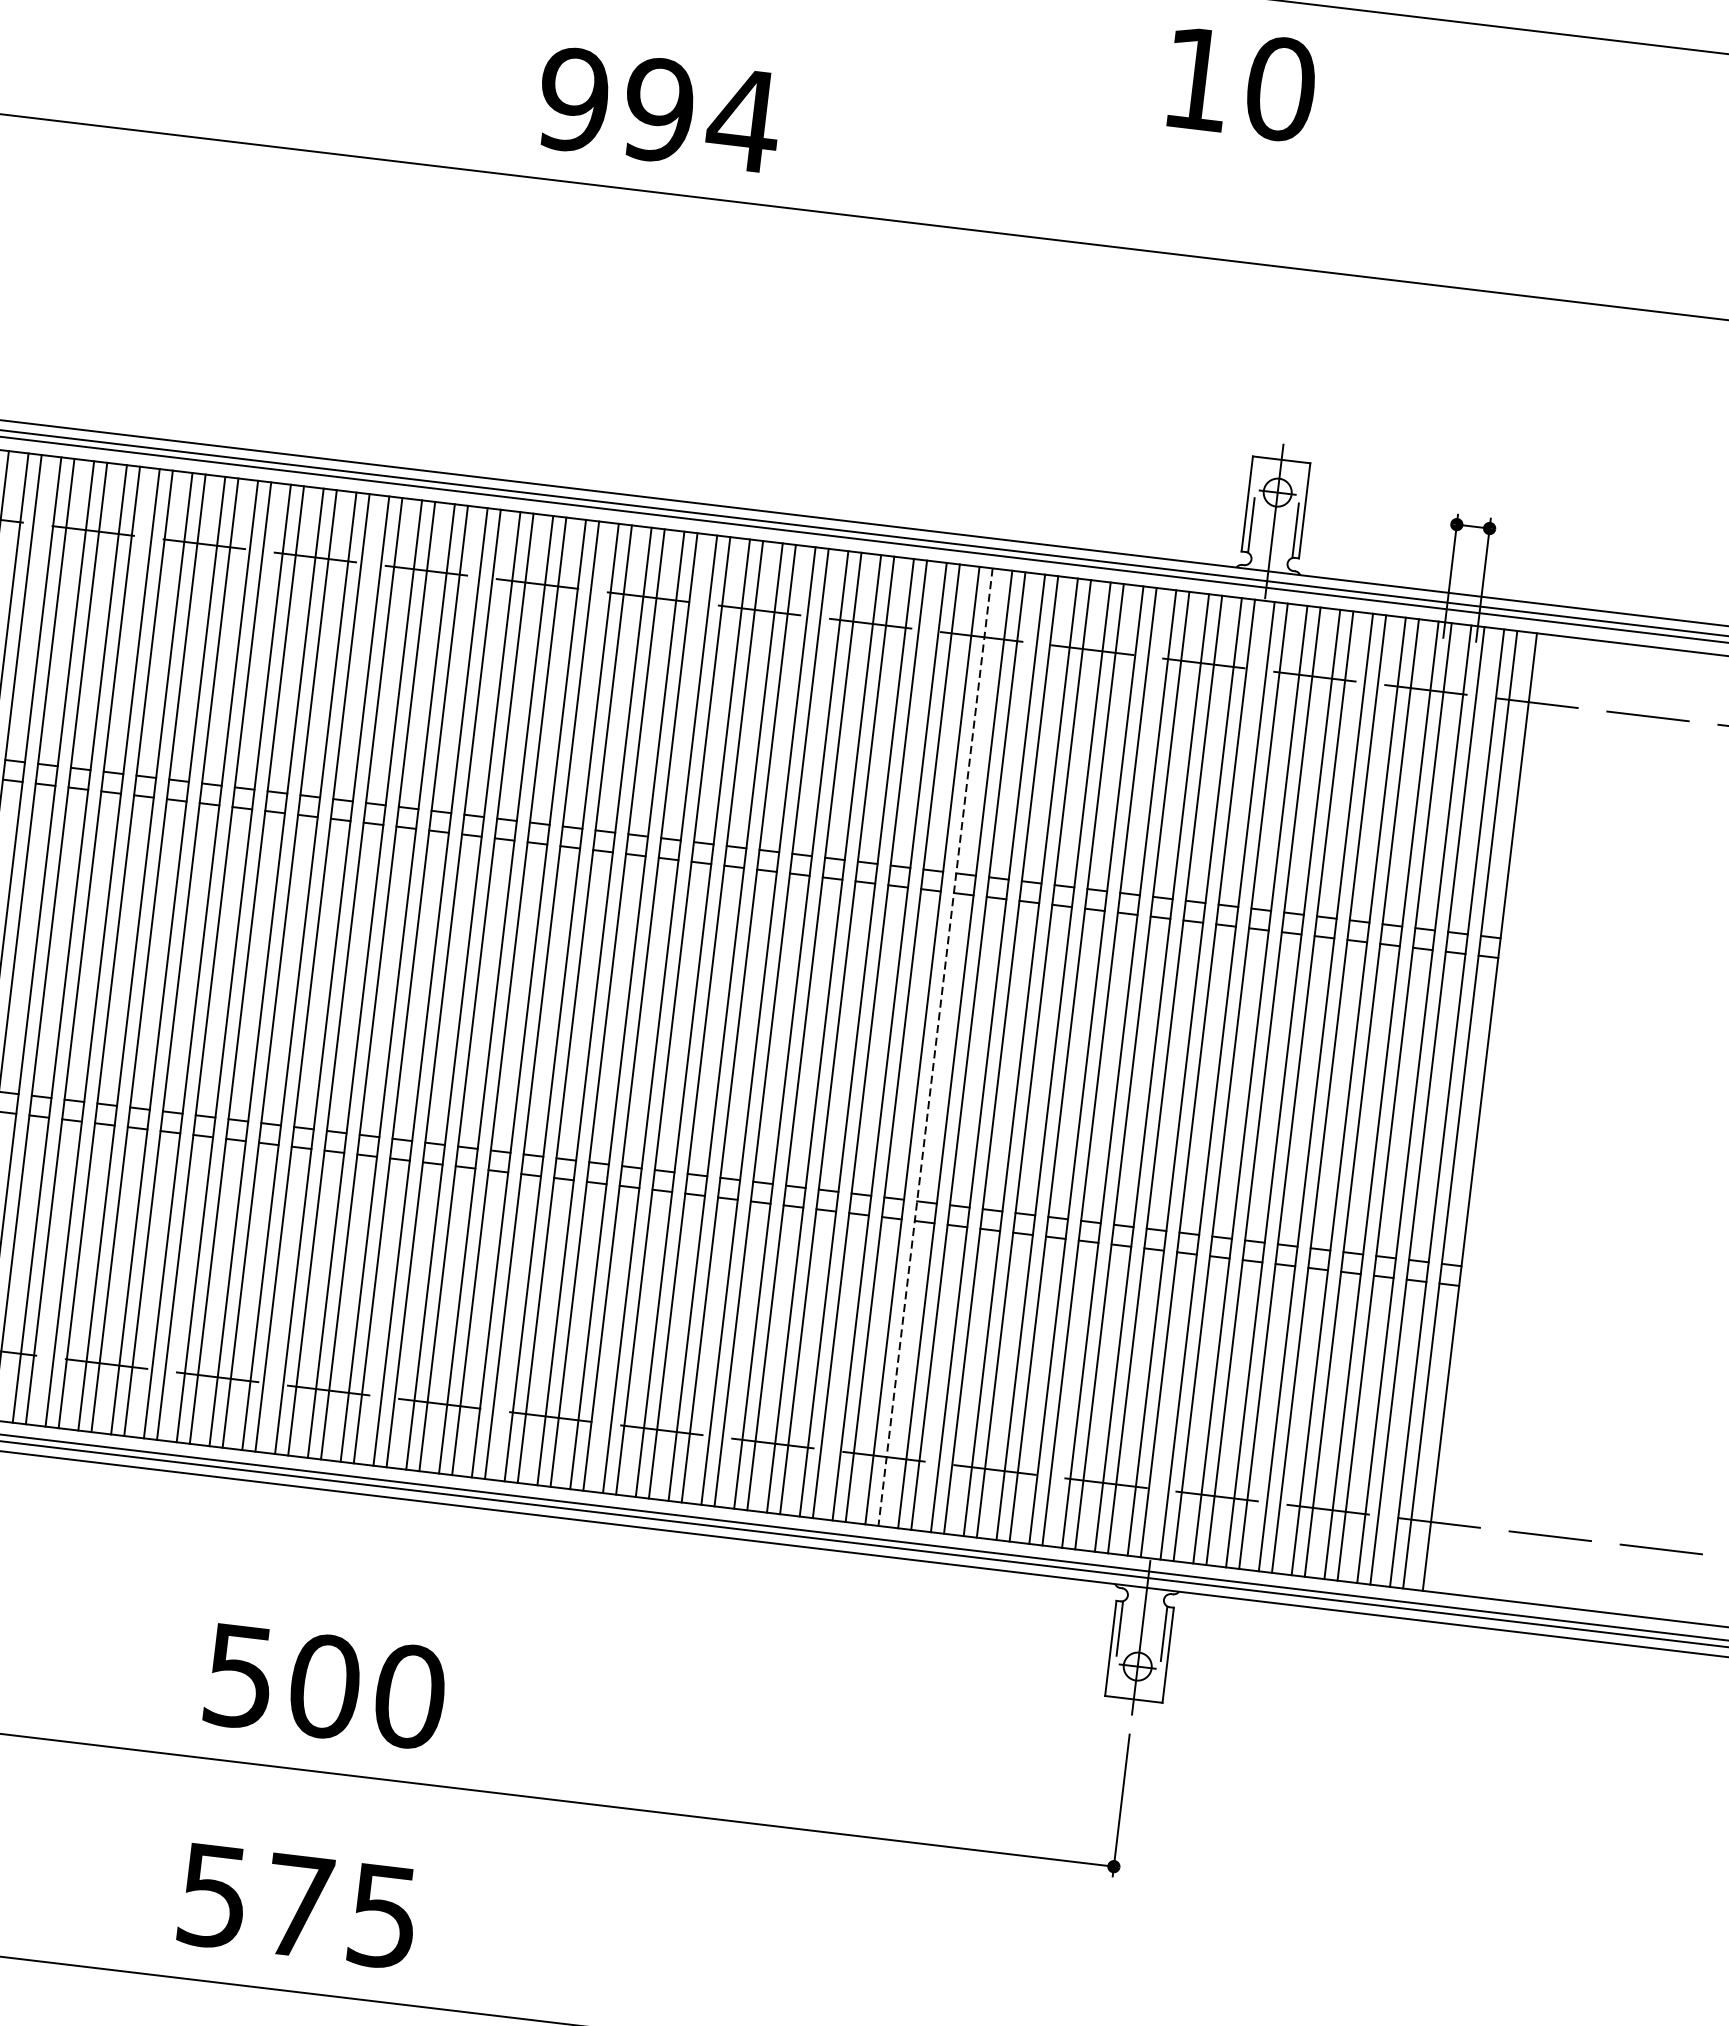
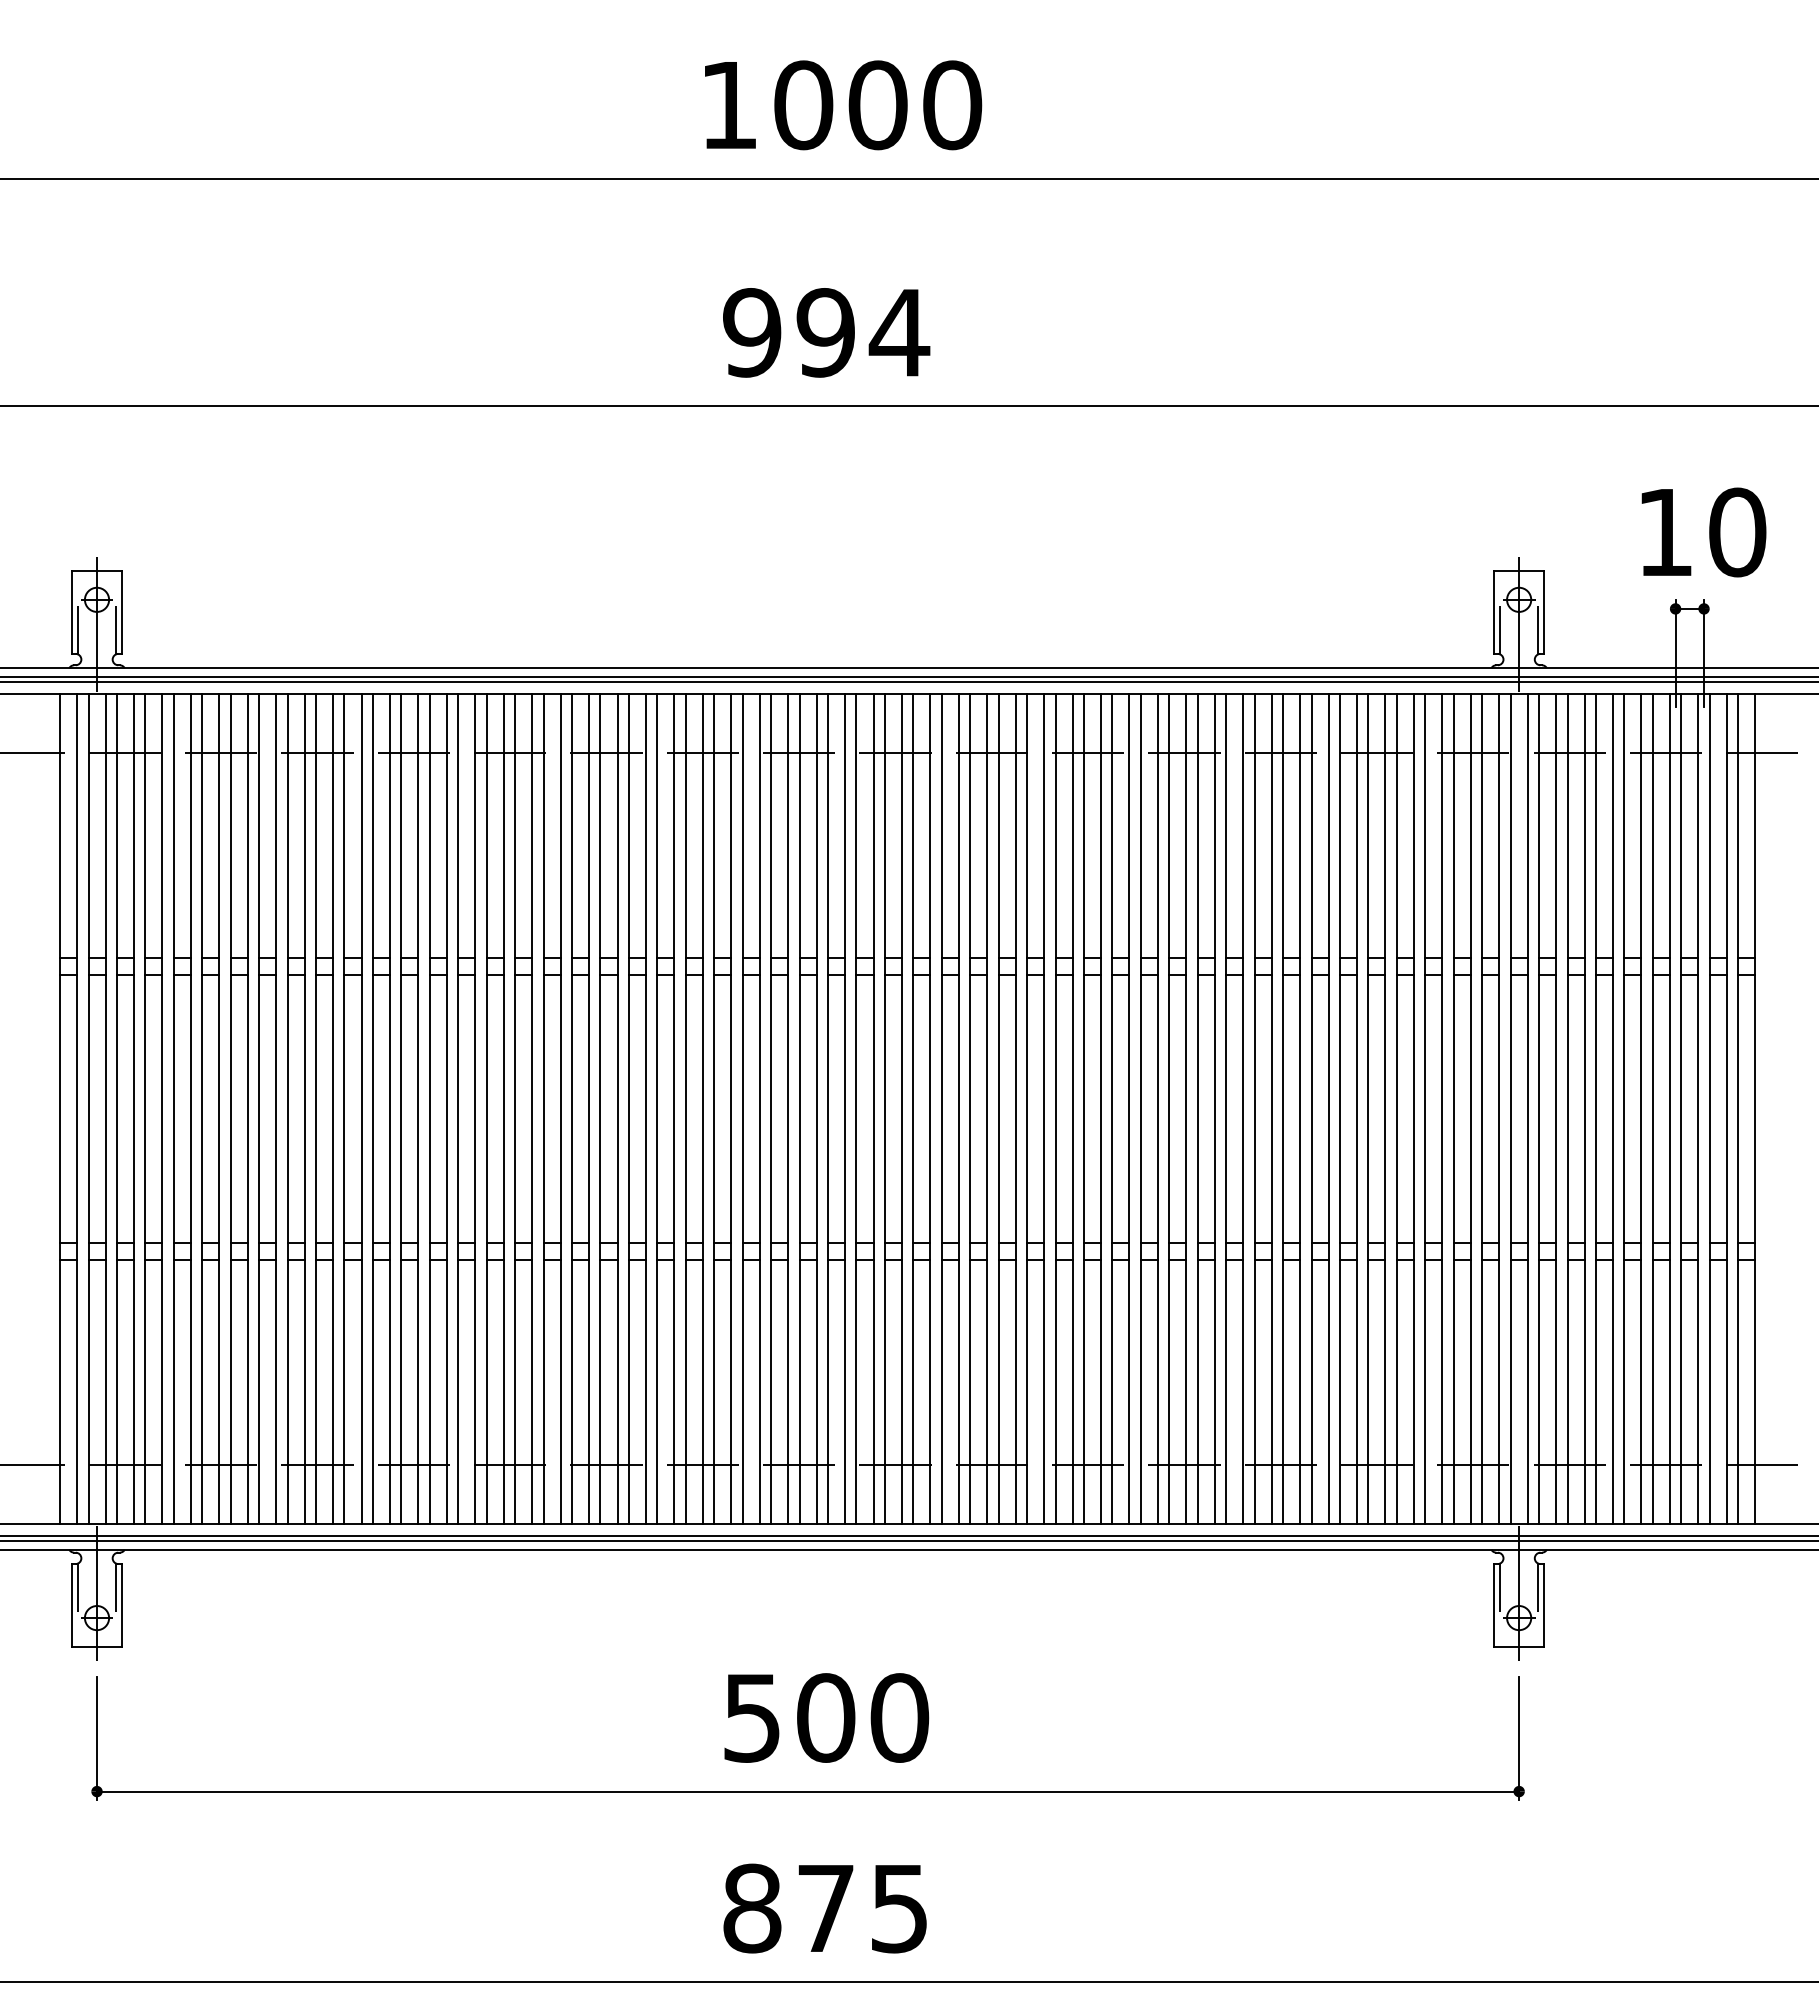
text: (1241, 84) -> (1703, 532), moved
text: (659, 109) -> (826, 332), moved
line: (935, 1047) -> (1283, 1109), dashed -> solid
text: (213, 1896) -> (752, 1908), 575 -> 875

